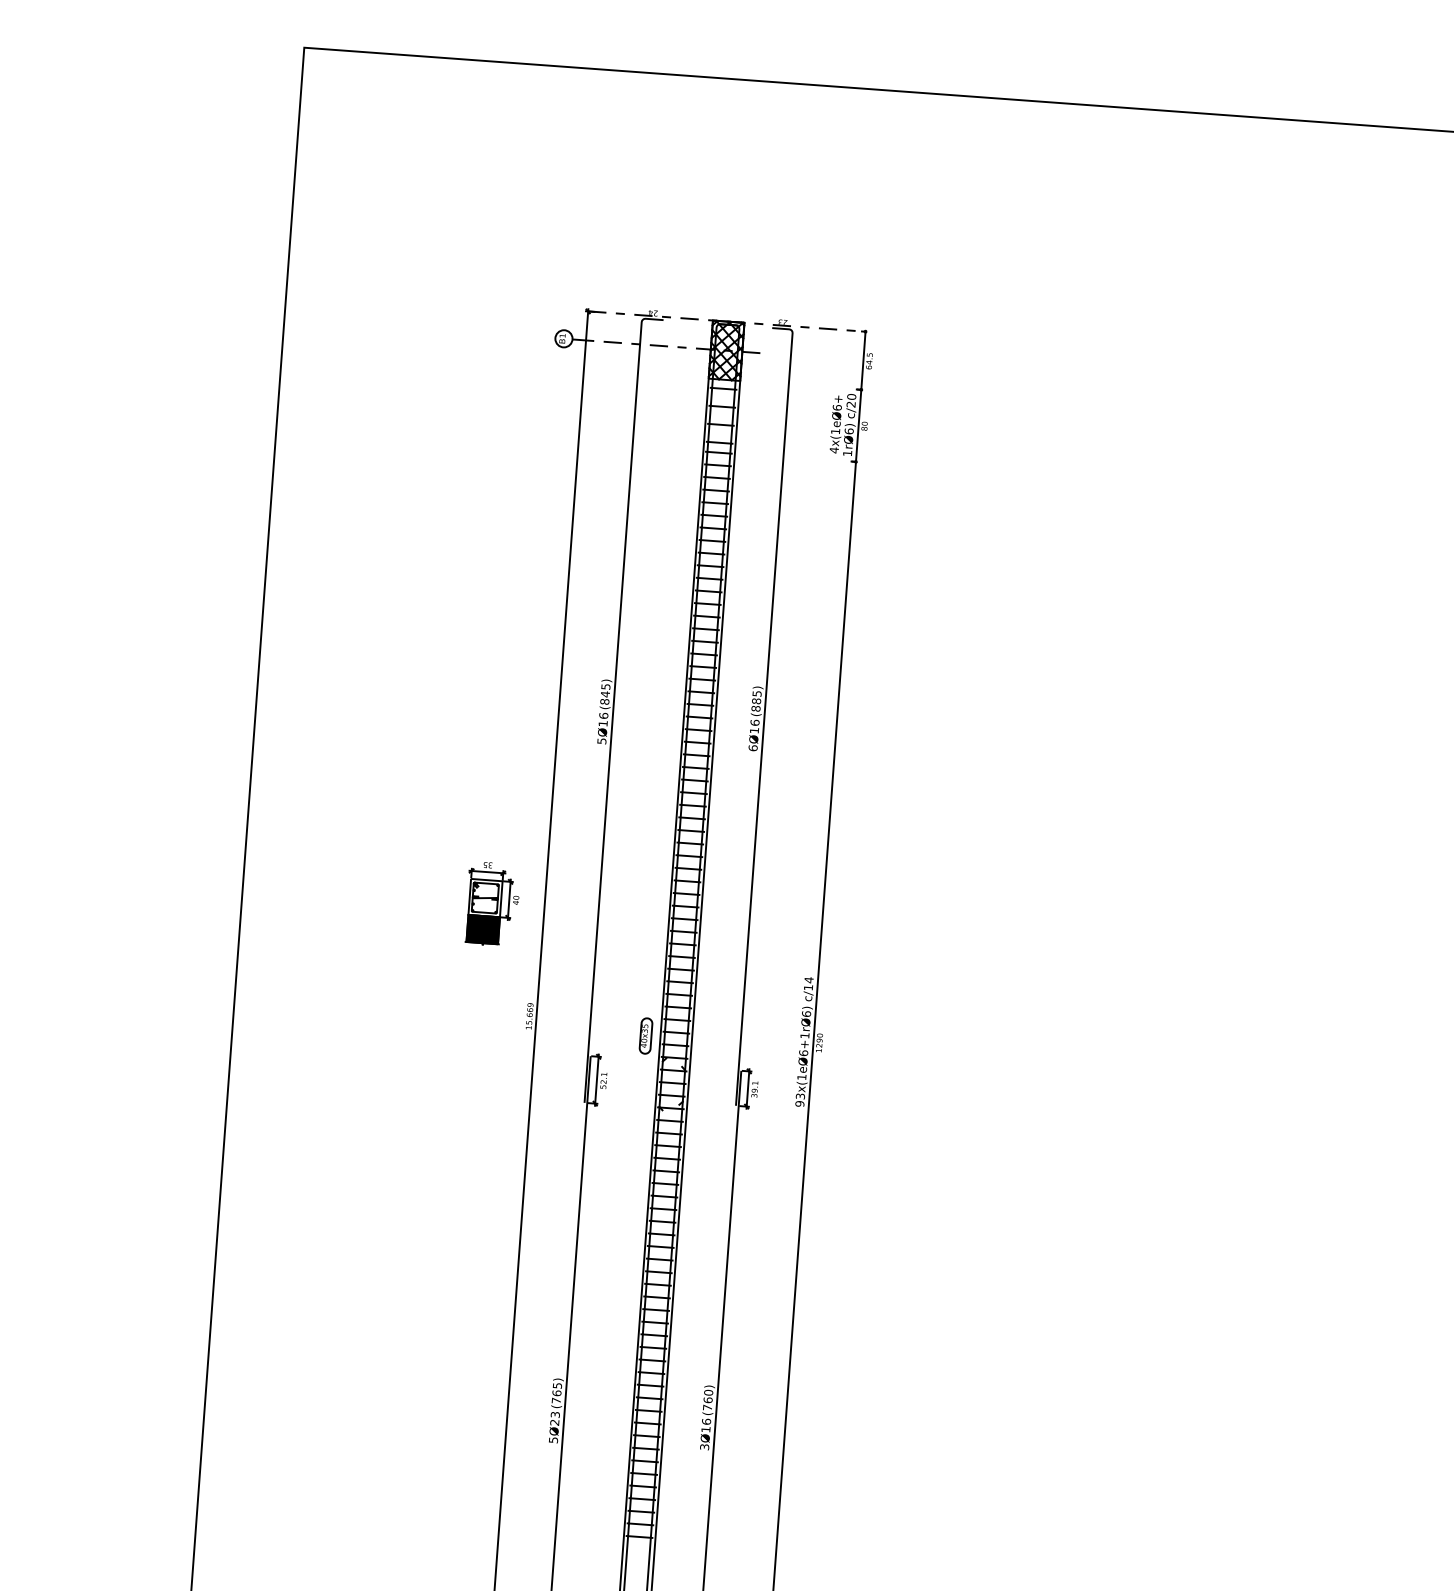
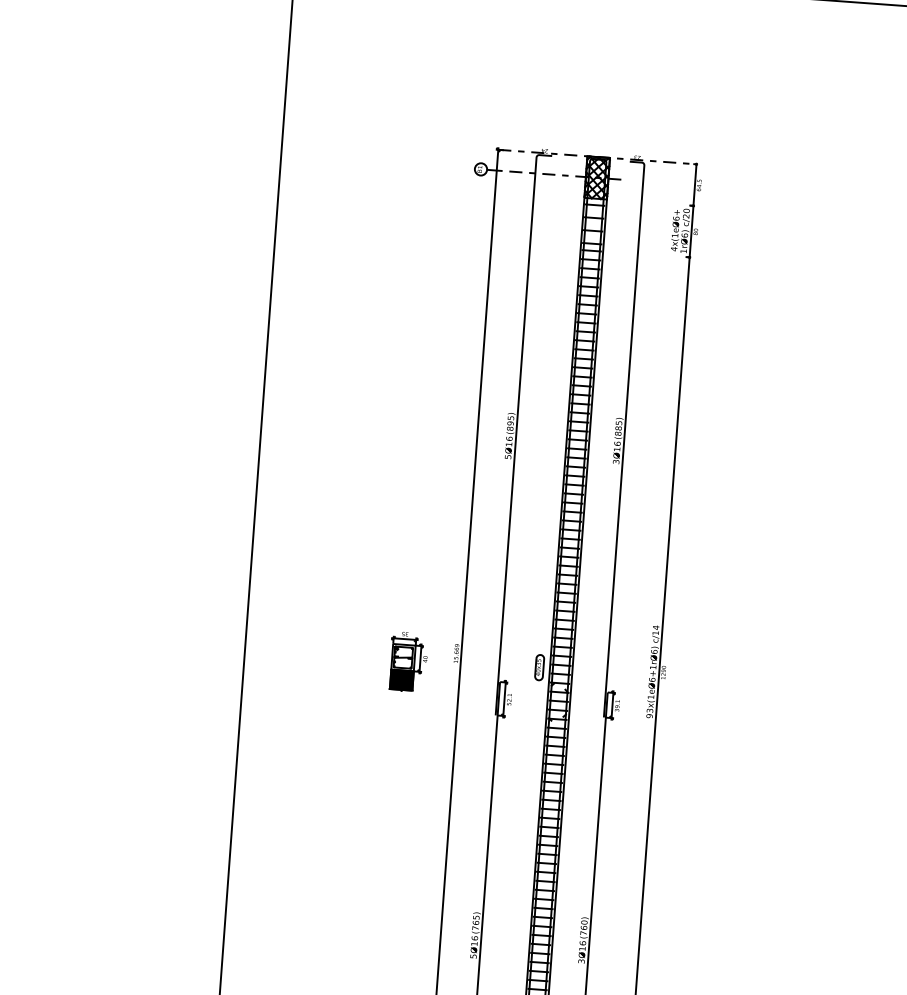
text: (604, 694) -> (509, 423), (845) -> (895)
text: (752, 748) -> (615, 462), 6Ø16 -> 3Ø16
part: (491, 903) -> (407, 661), moved
text: (554, 1418) -> (474, 940), 5Ø23 -> 5Ø16

